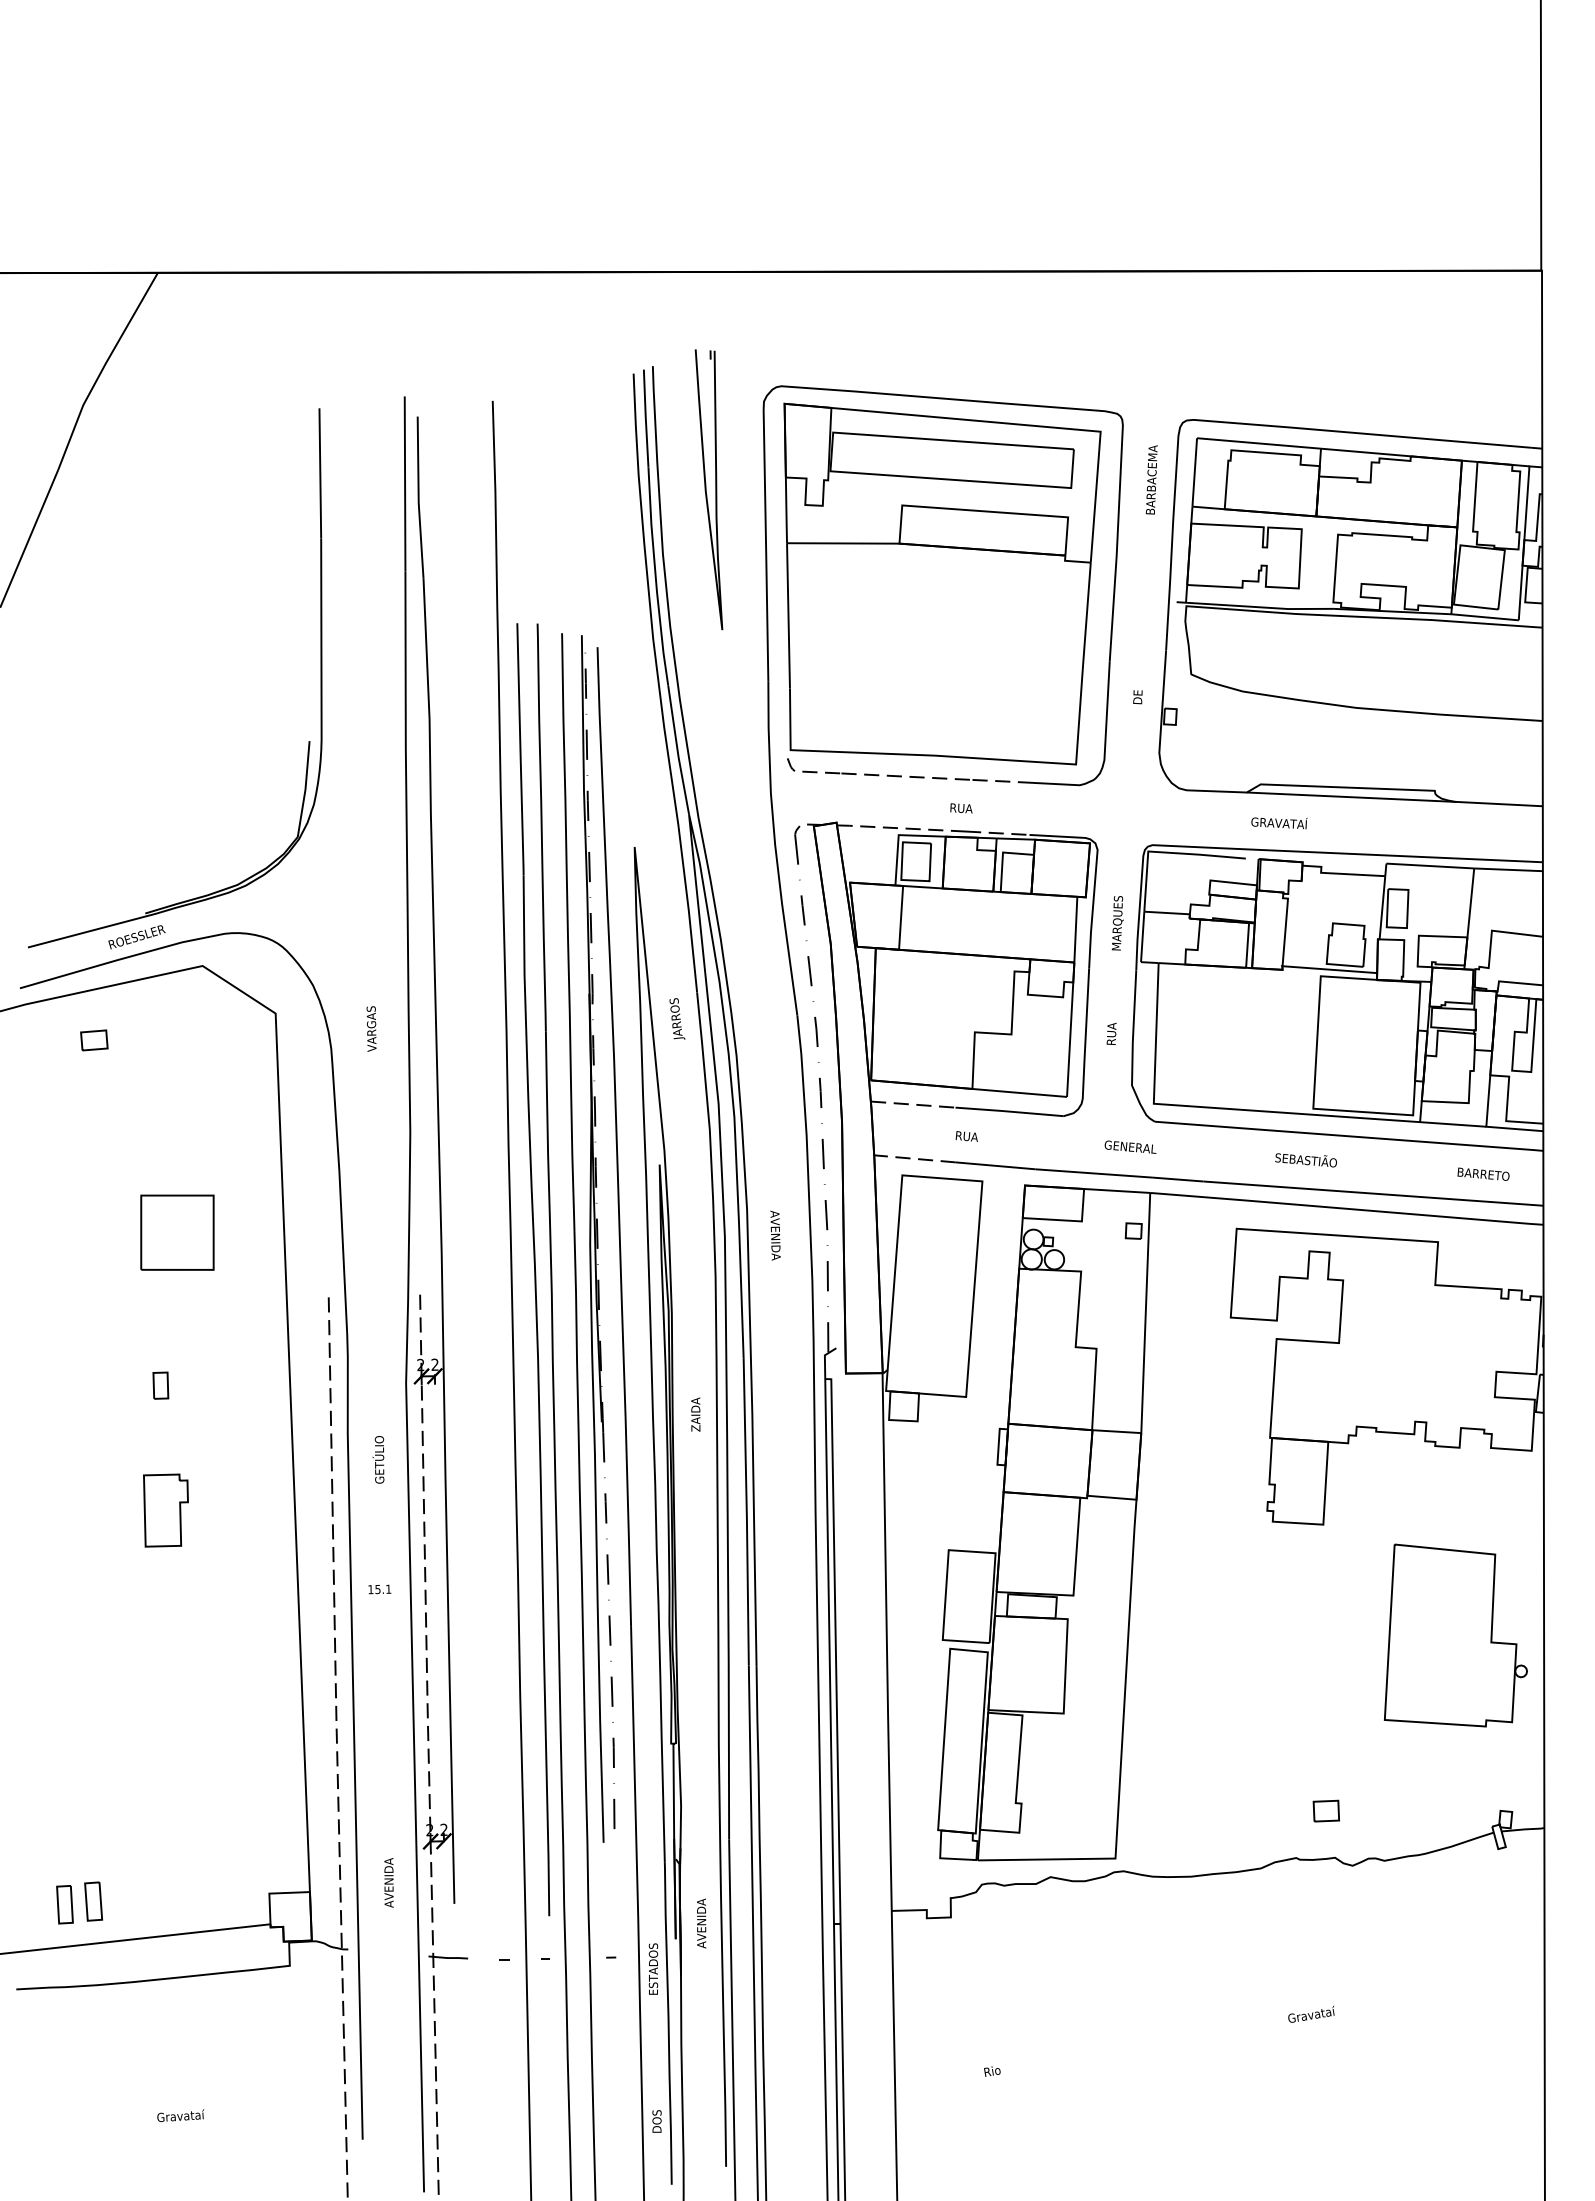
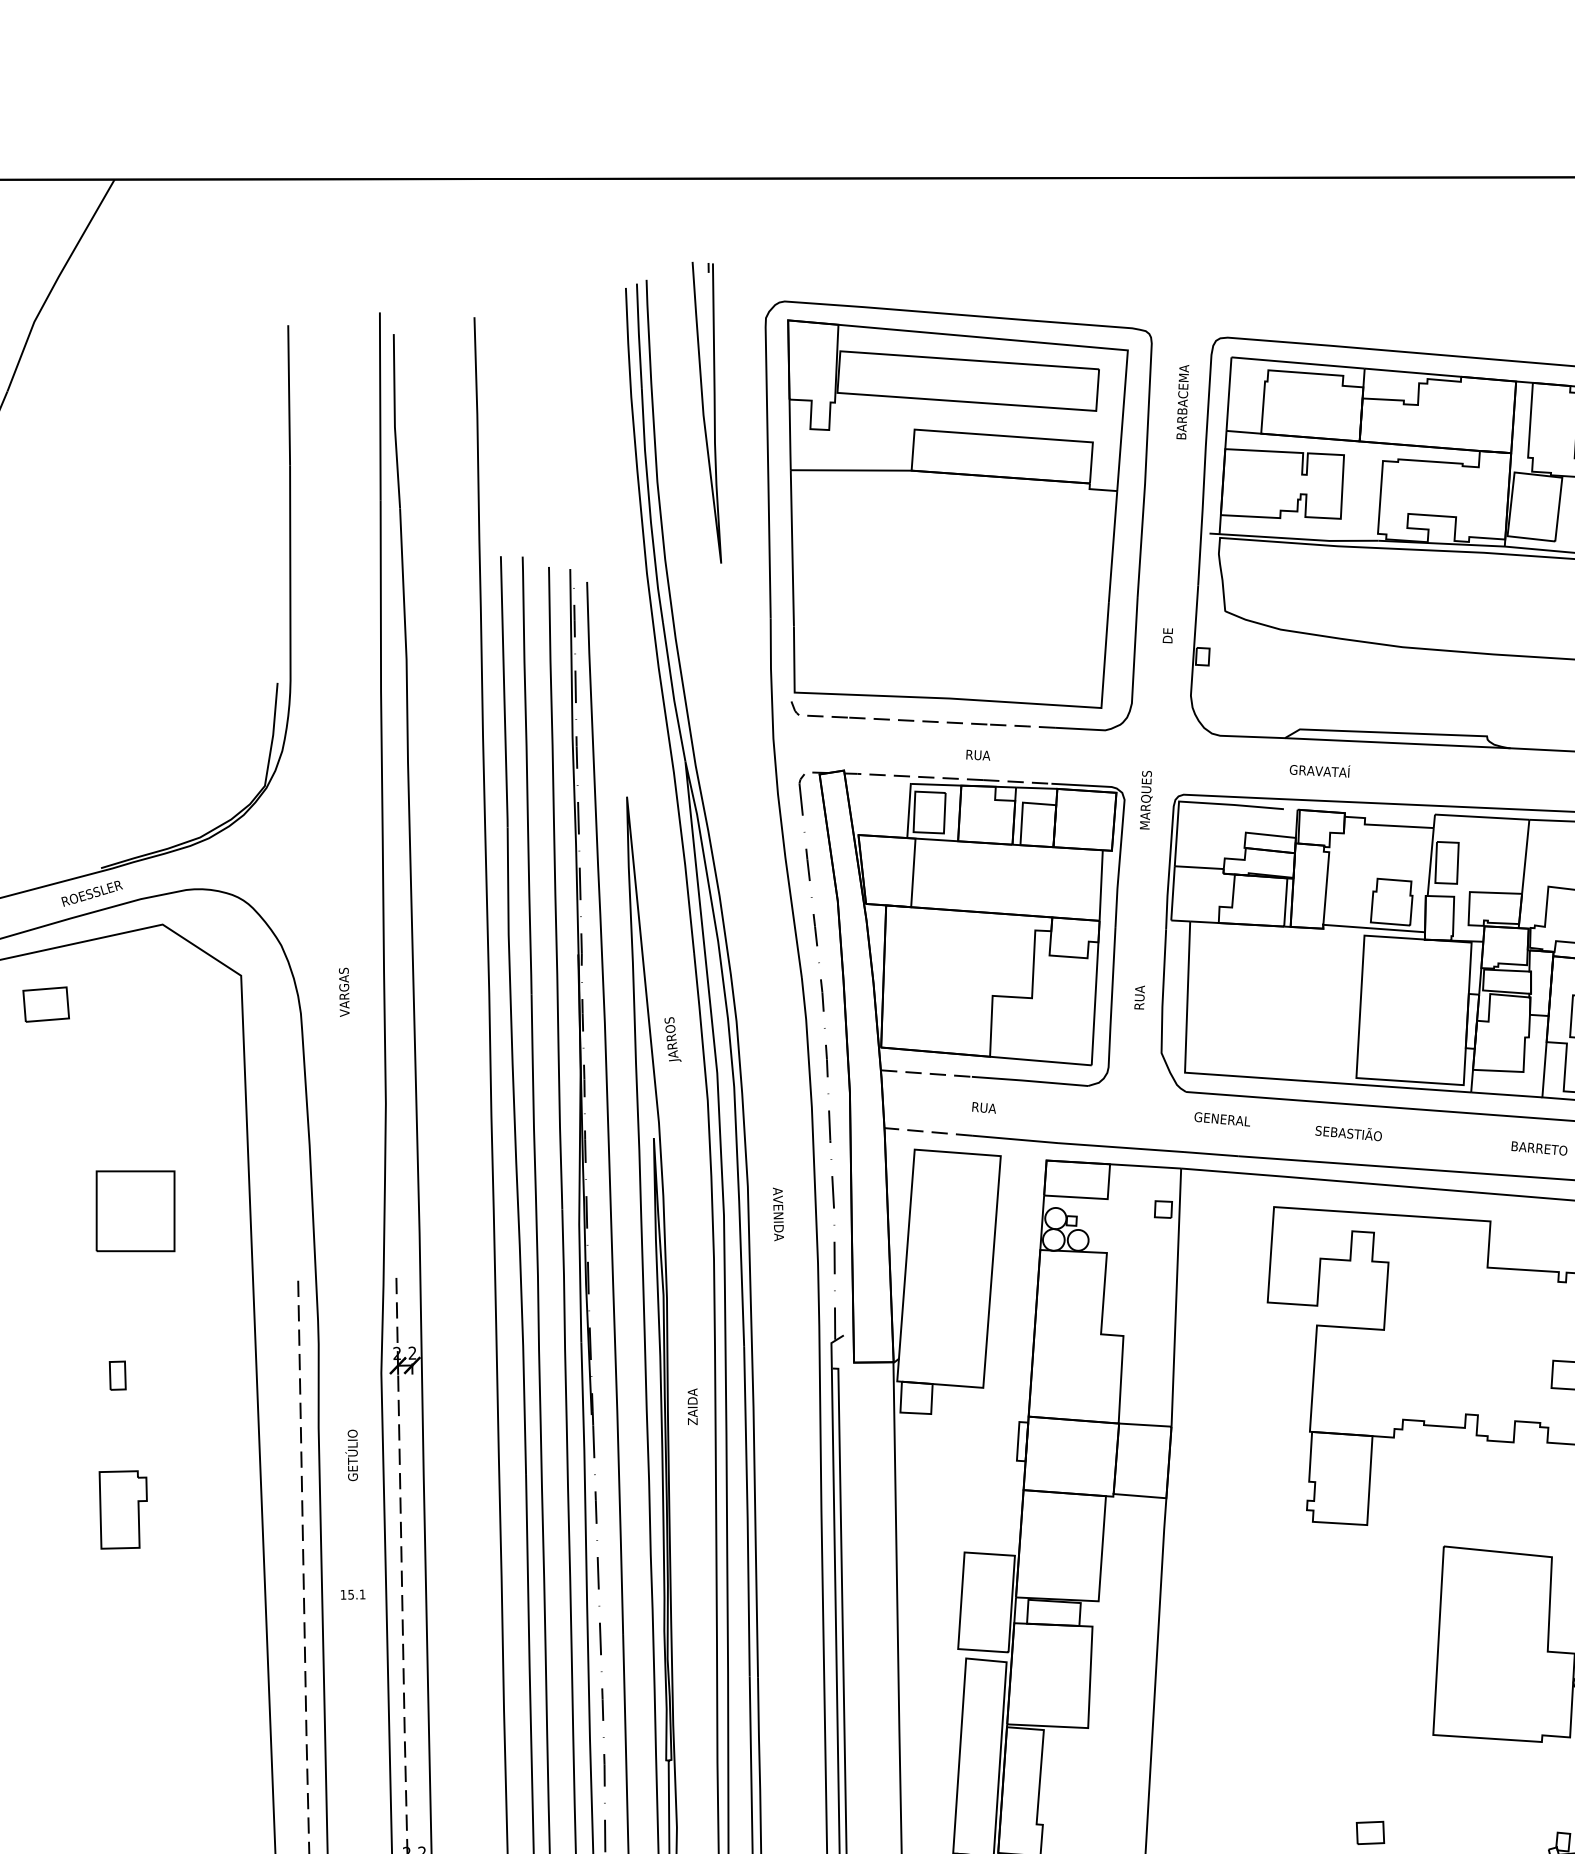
text: (1117, 923) -> (1145, 800), moved
text: (677, 1018) -> (673, 1039), moved
part: (94, 1040) -> (46, 1004), size x1.6
text: (1130, 1146) -> (1222, 1118), moved

